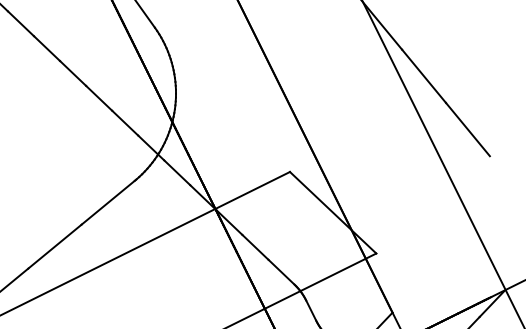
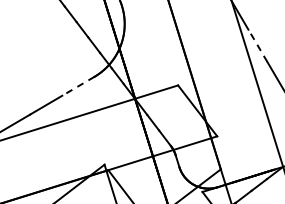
line: (423, 75) -> (257, 45), solid -> dashed
line: (108, 203) -> (78, 86), solid -> dashed

